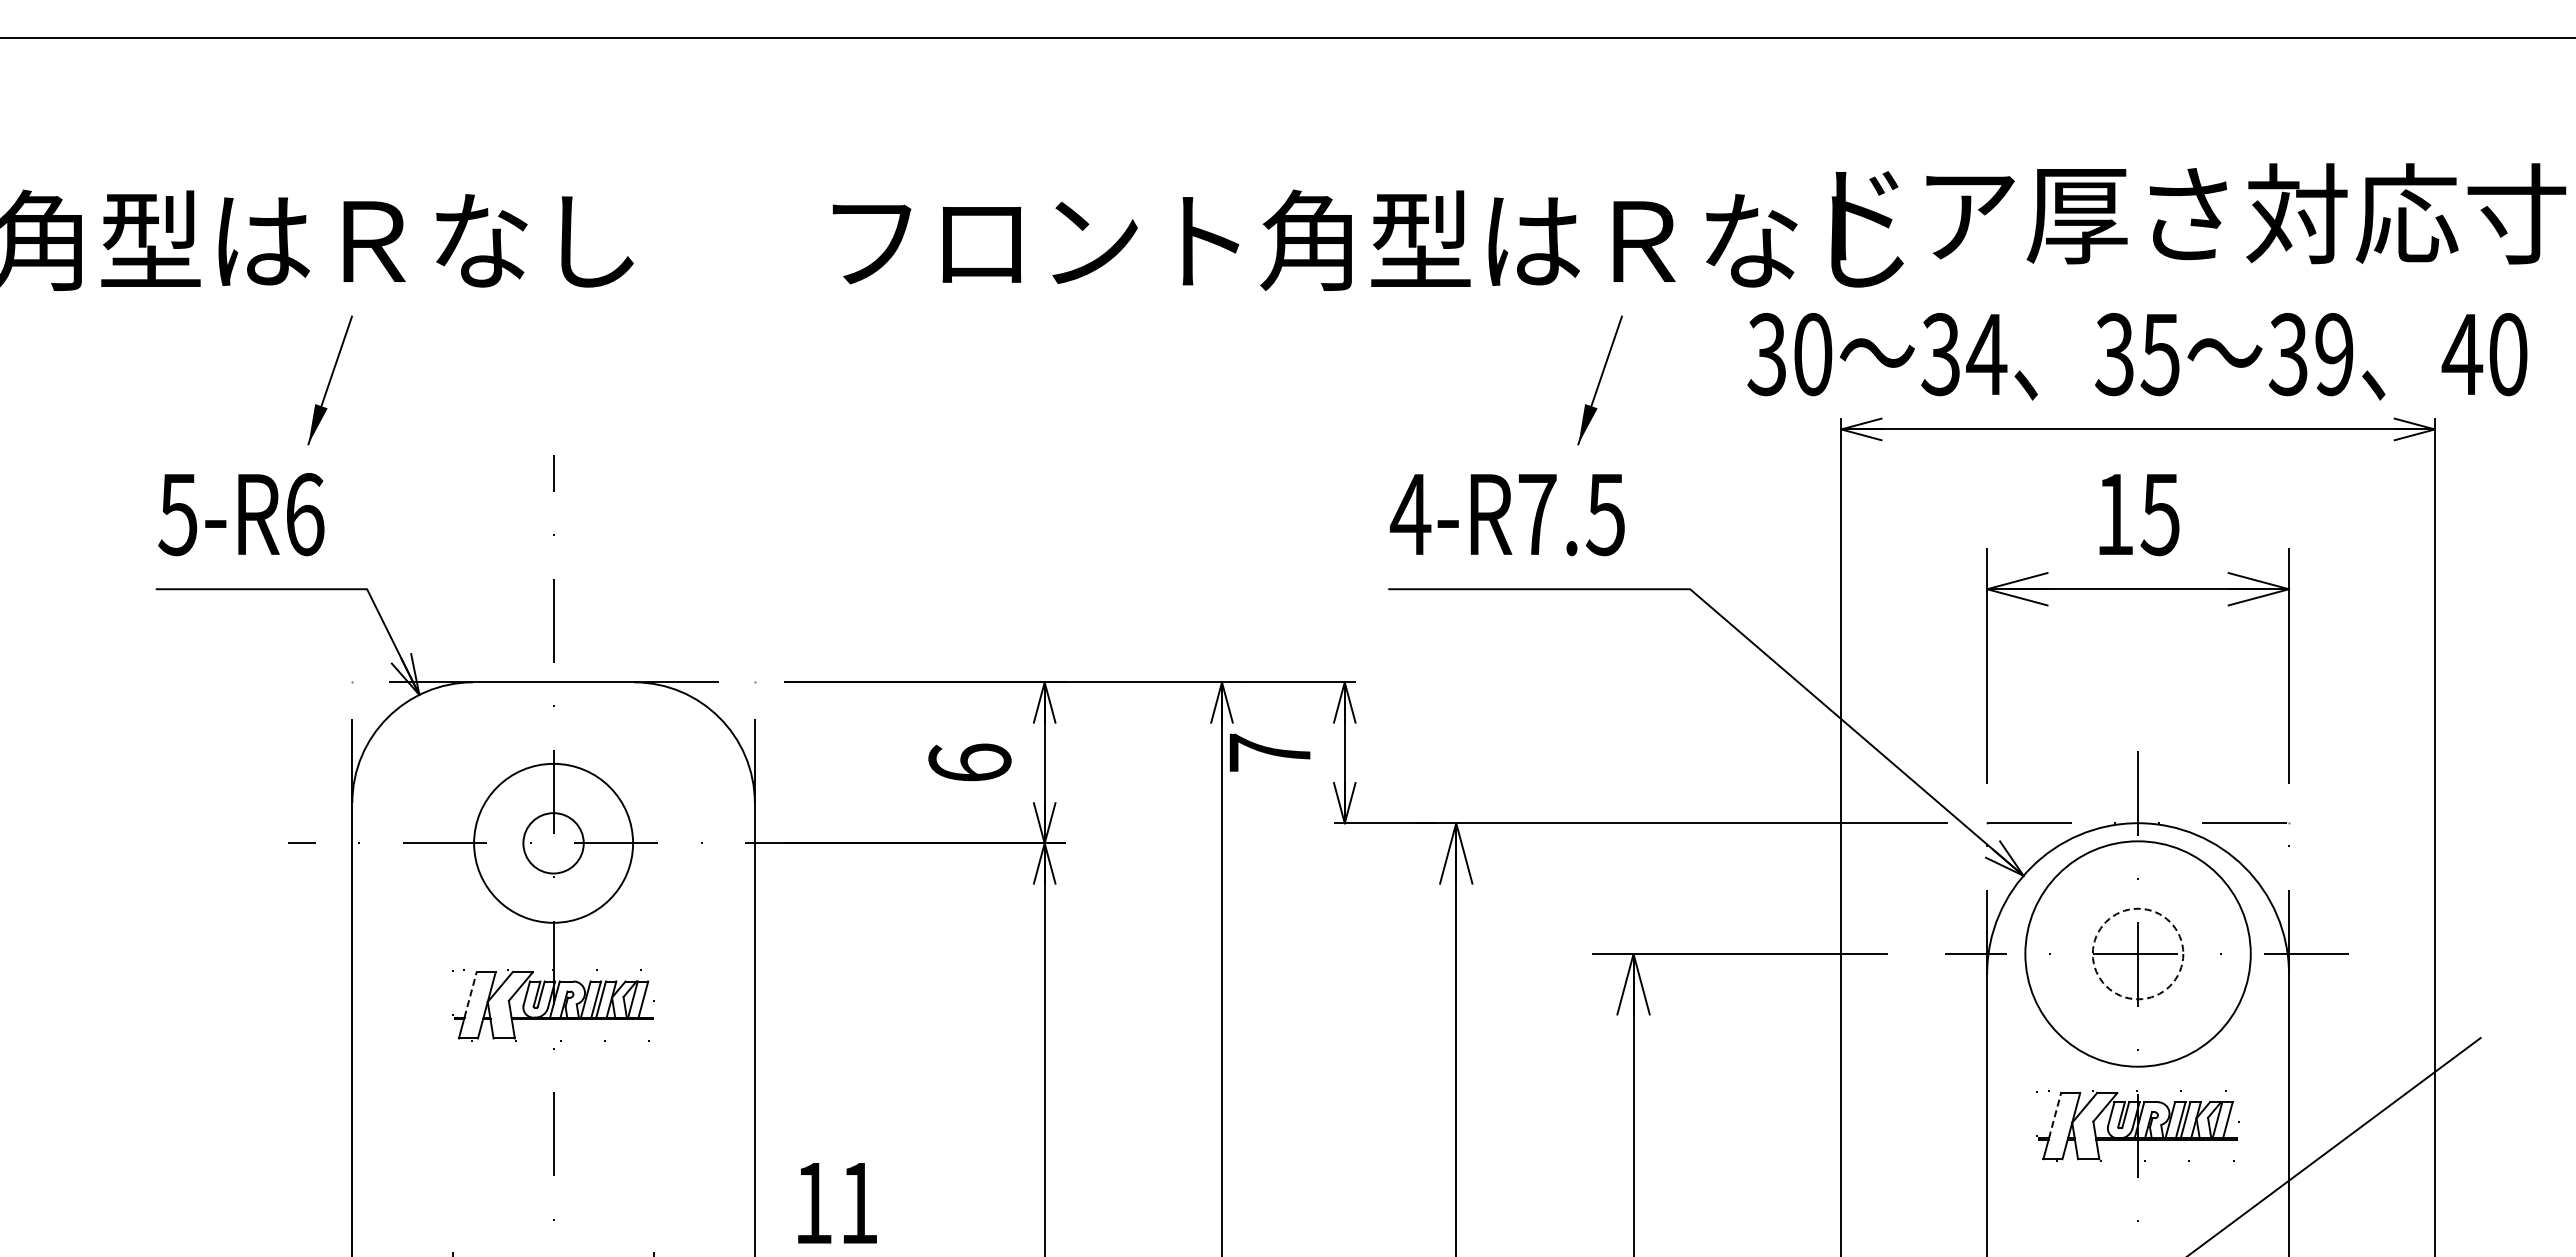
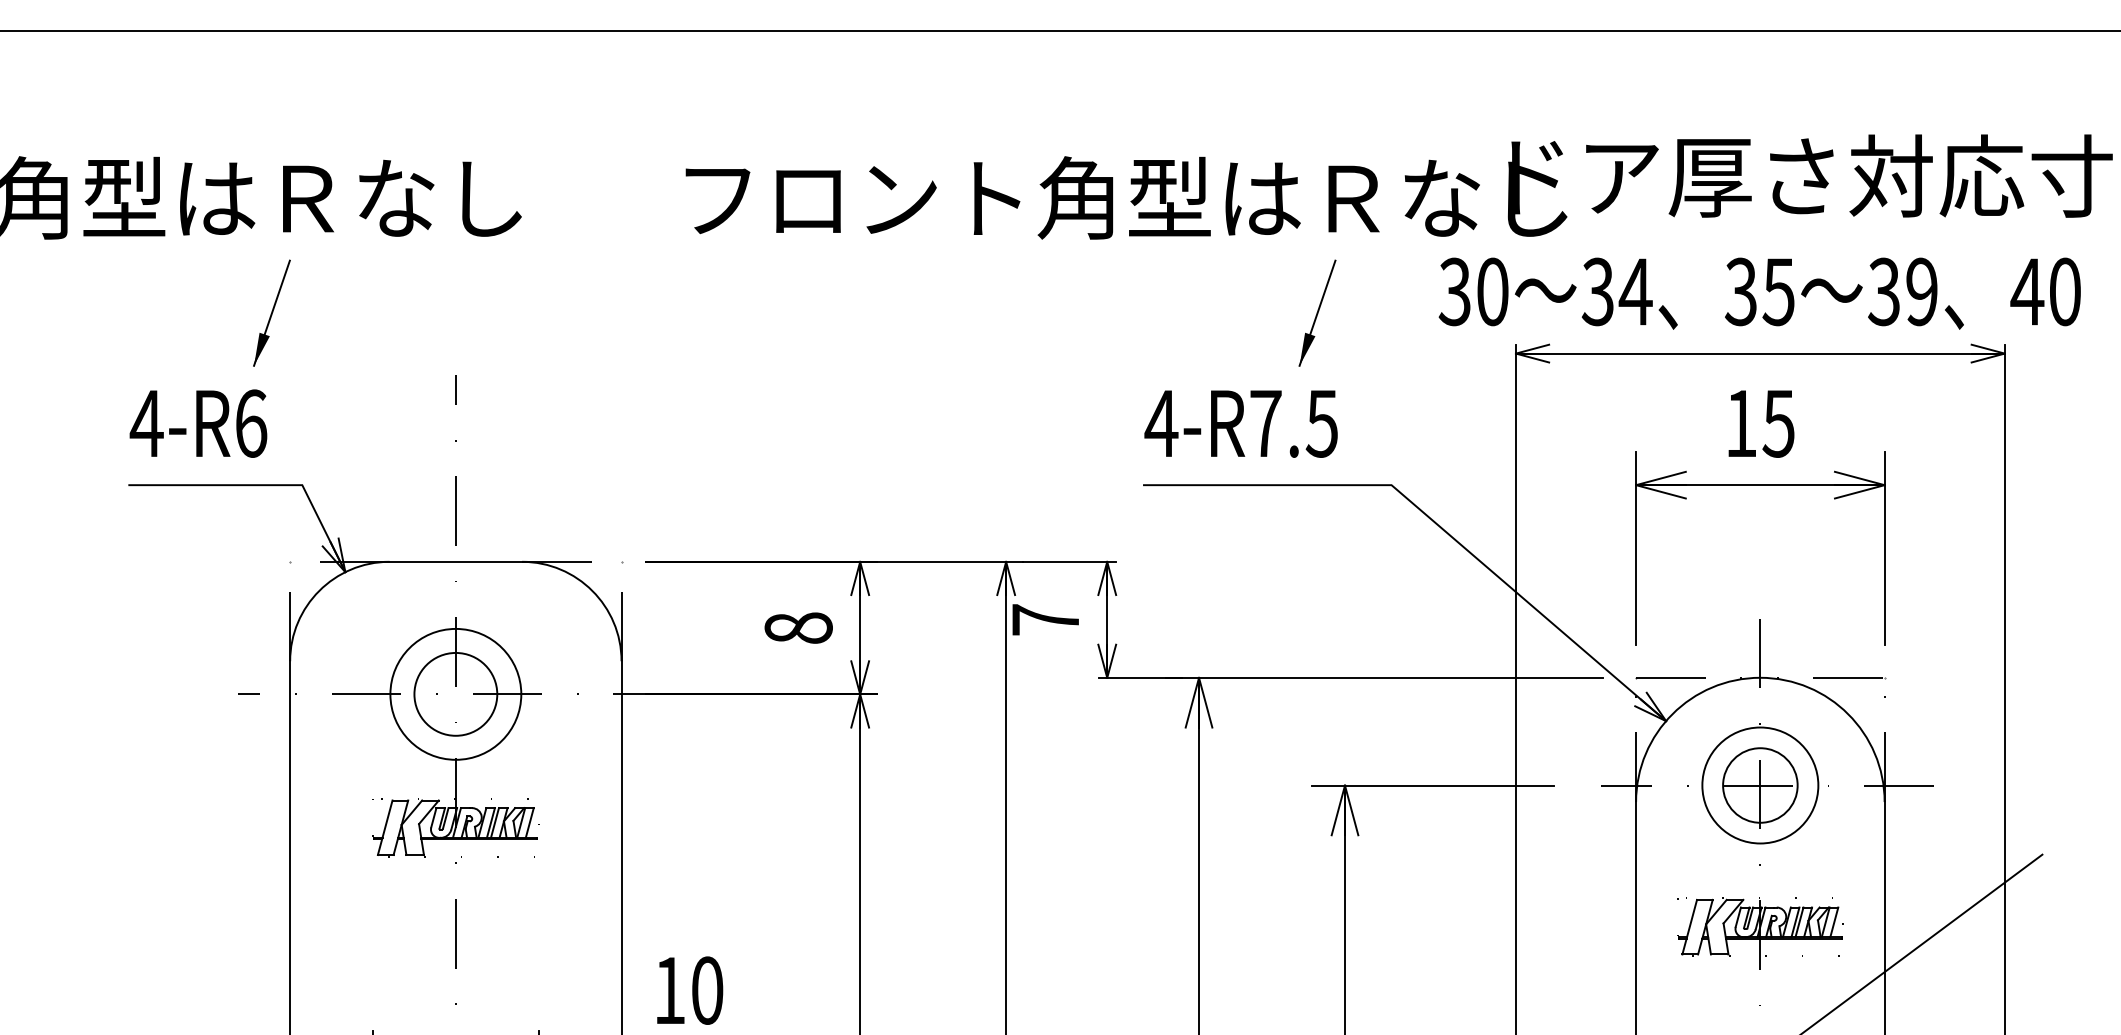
text: (177, 515) -> (146, 424), 5-R6 -> 4-R6
text: (969, 762) -> (798, 627), 6 -> 8
circle: (553, 843) -> (455, 694), size x1.67
circle: (2137, 953) -> (1759, 785), dashed -> solid
circle: (2137, 953) -> (1759, 785), size x0.62
line: (470, 994) -> (387, 818), dashed -> solid
line: (2055, 1115) -> (1692, 918), dashed -> solid
text: (859, 1202) -> (707, 990), 11 -> 10

